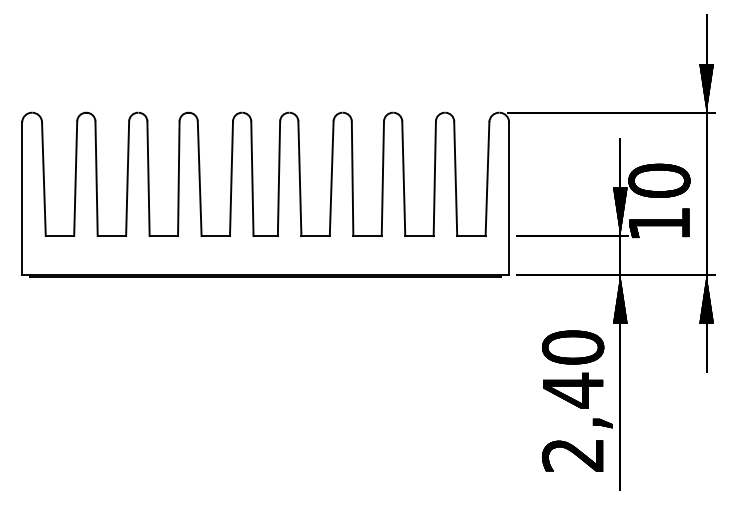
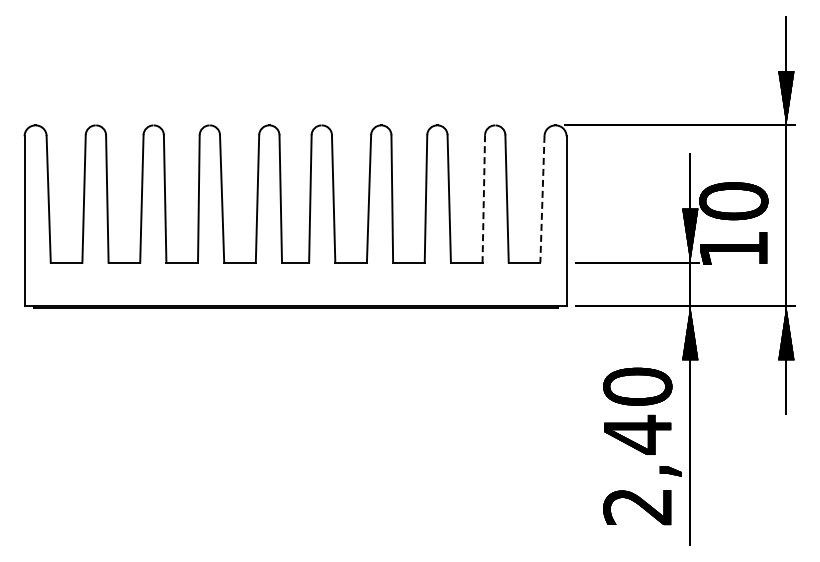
line: (434, 178) -> (483, 198), solid -> dashed
line: (487, 179) -> (542, 199), solid -> dashed

